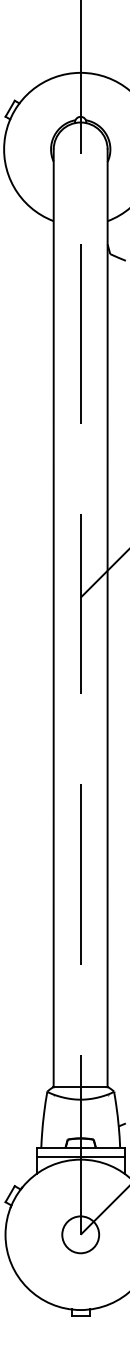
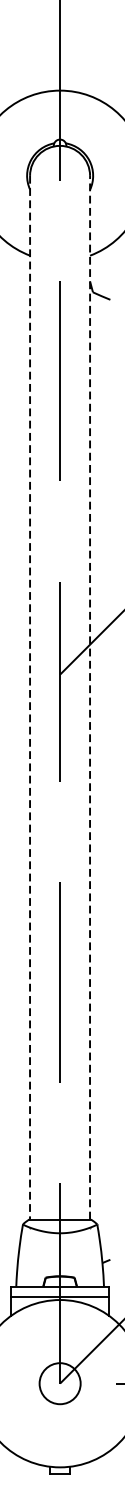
line: (53, 618) -> (29, 697), solid -> dashed
line: (107, 618) -> (89, 697), solid -> dashed

